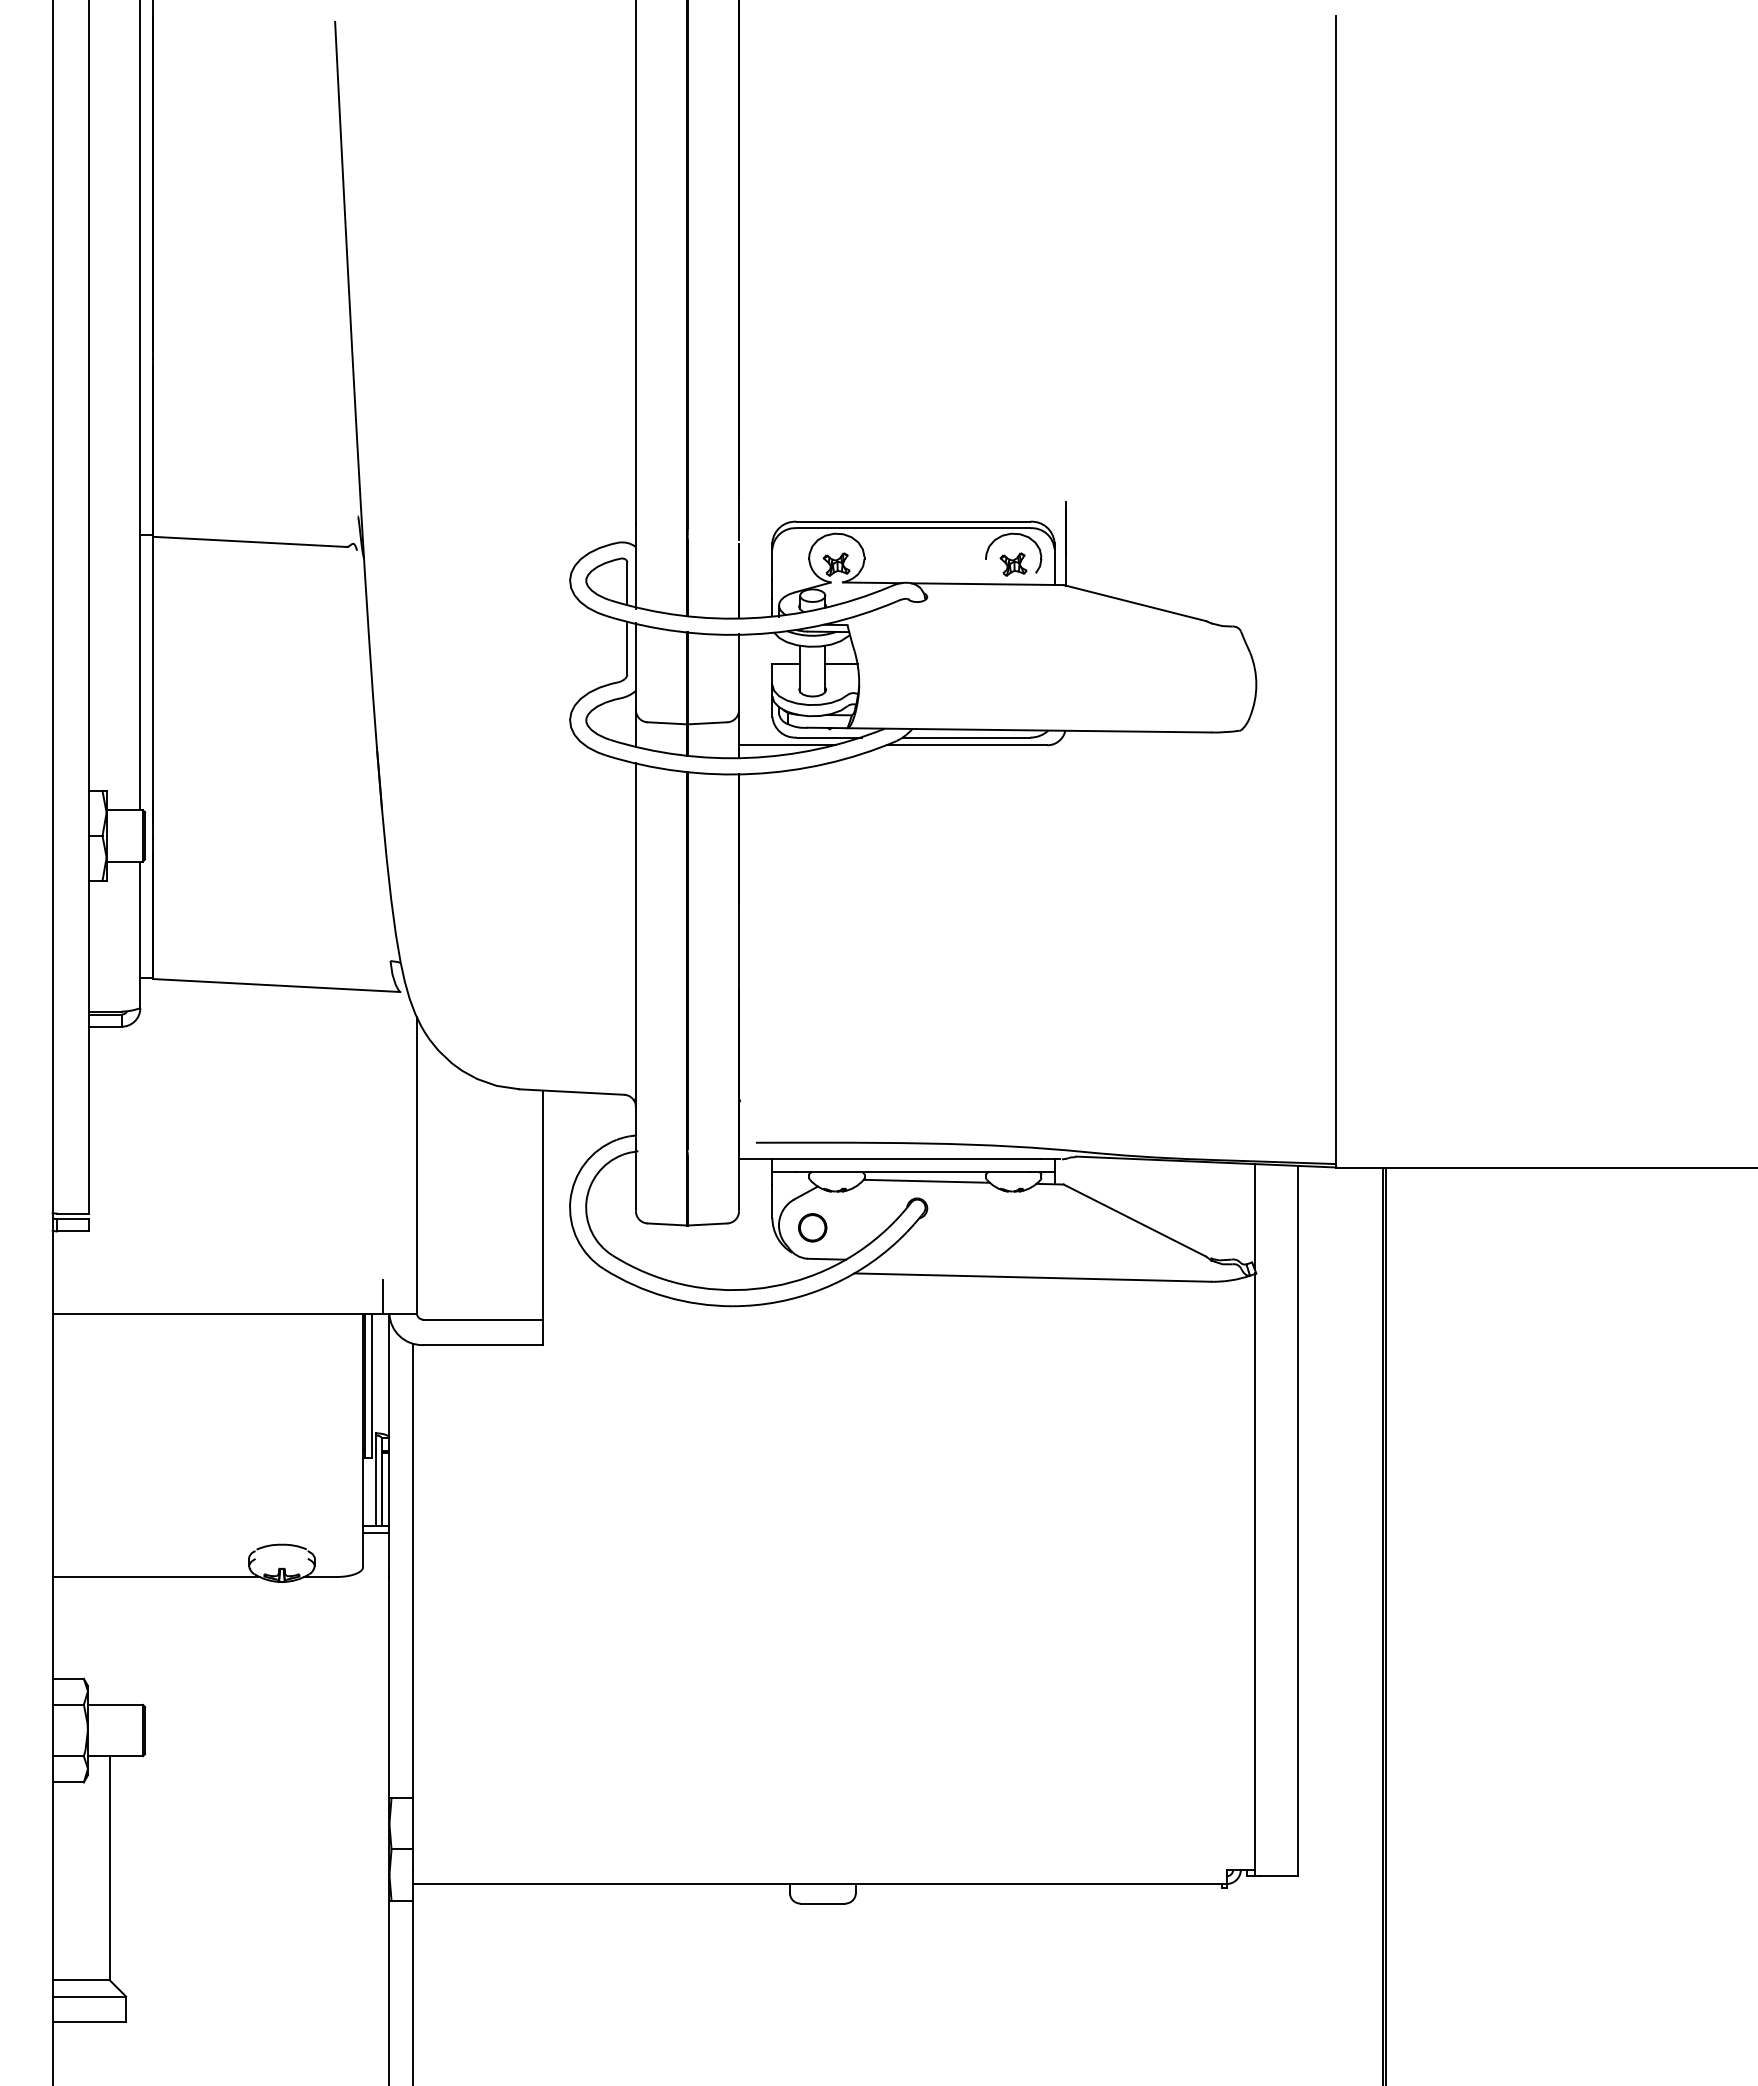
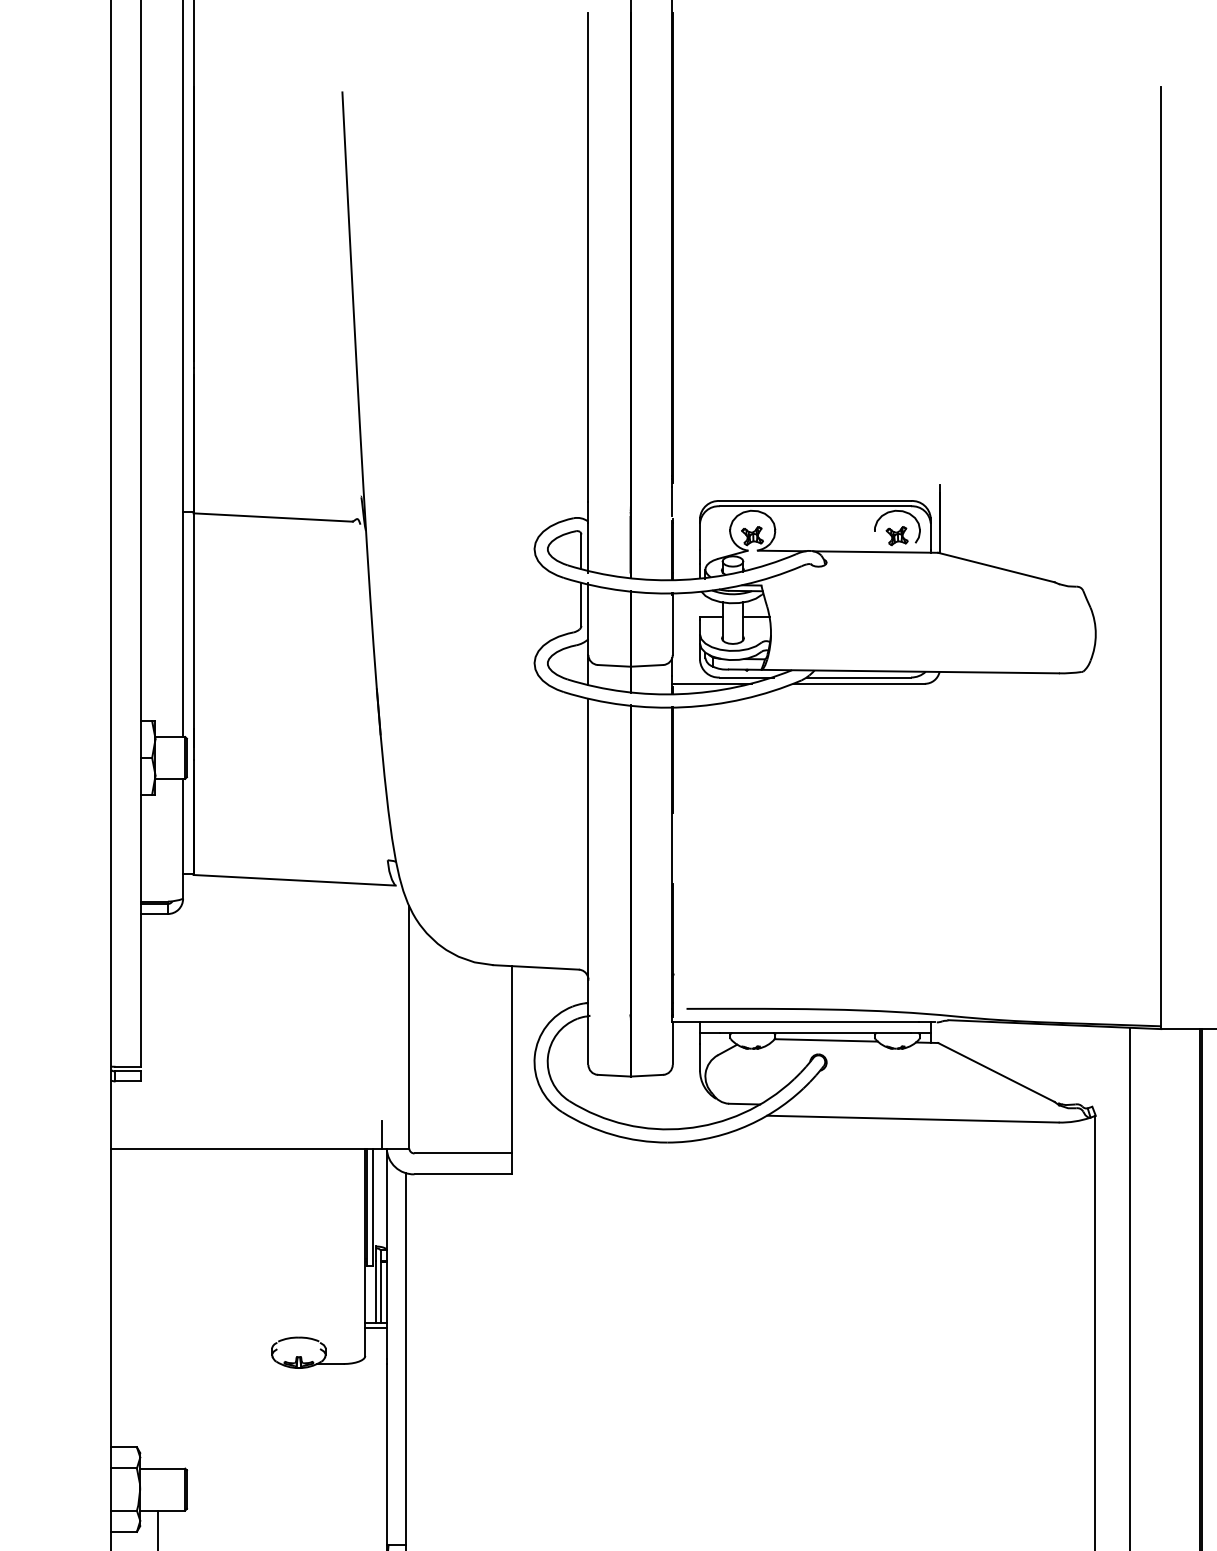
line: (1254, 1216) -> (1094, 1069), removed
circle: (812, 1227) -> (732, 1078), removed
line: (155, 1577) -> (195, 1364), removed

